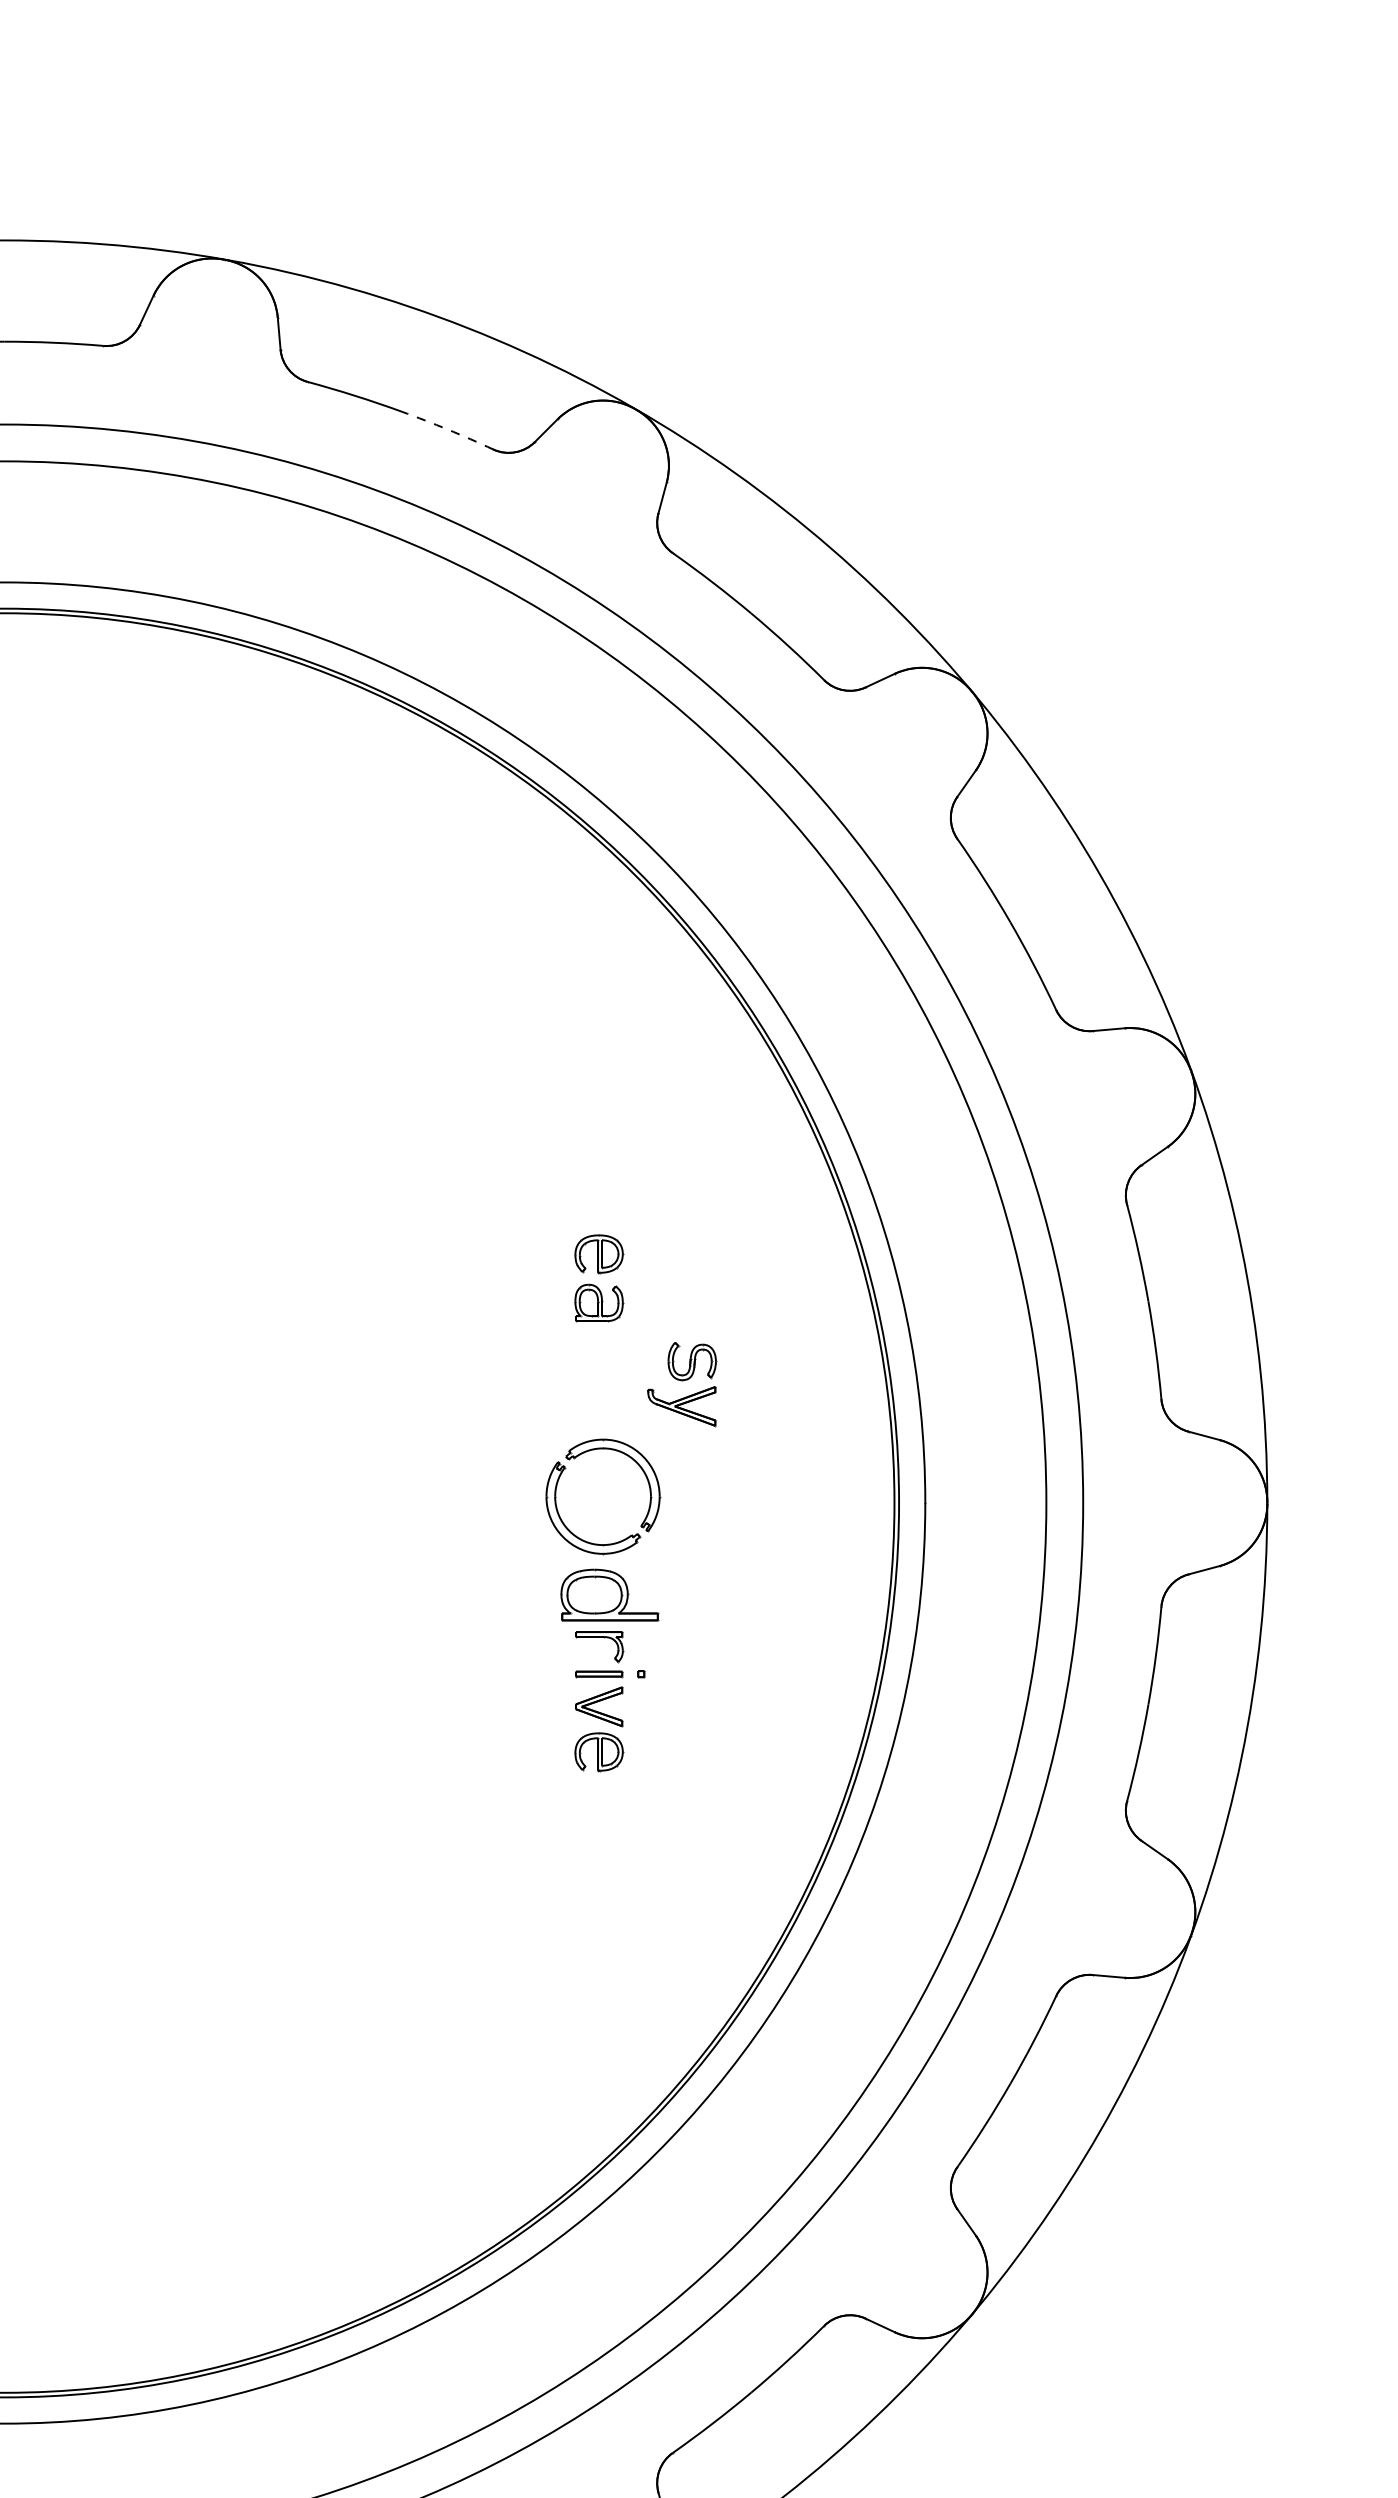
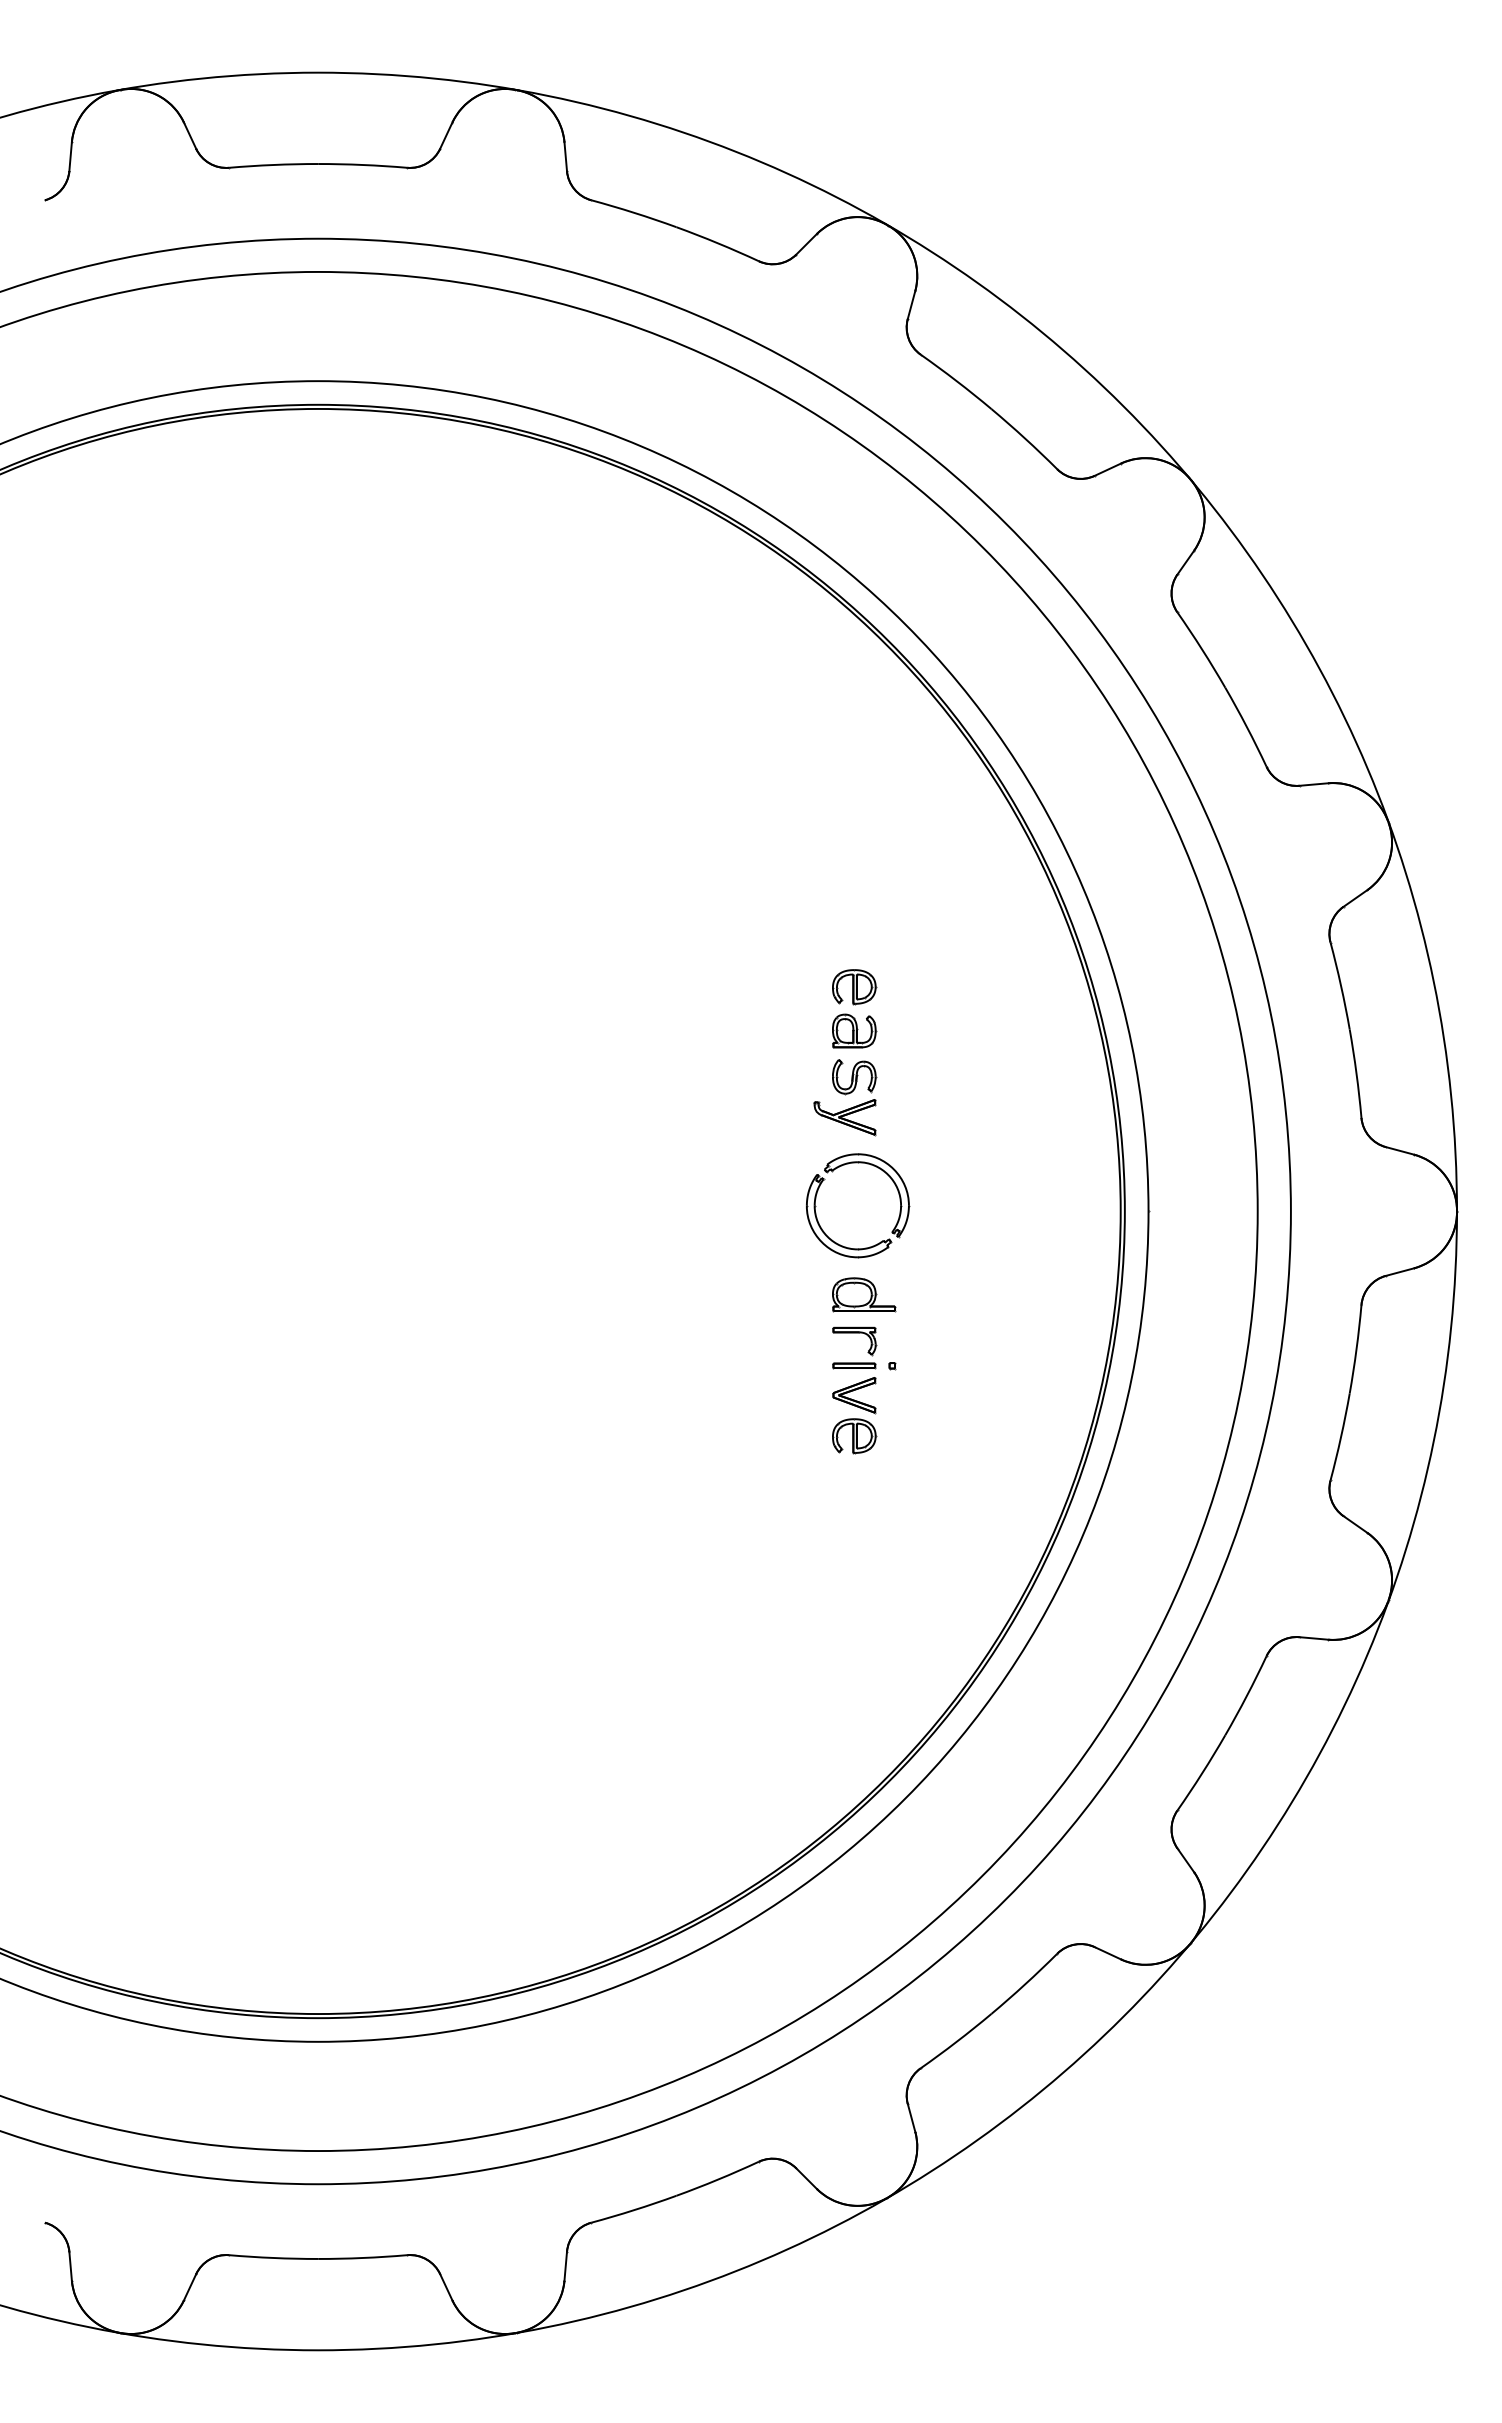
arc: (448, 429) -> (718, 243), dashed -> solid
part: (682, 1384) -> (845, 1097), moved
part: (610, 1595) -> (864, 1294), size x0.71

